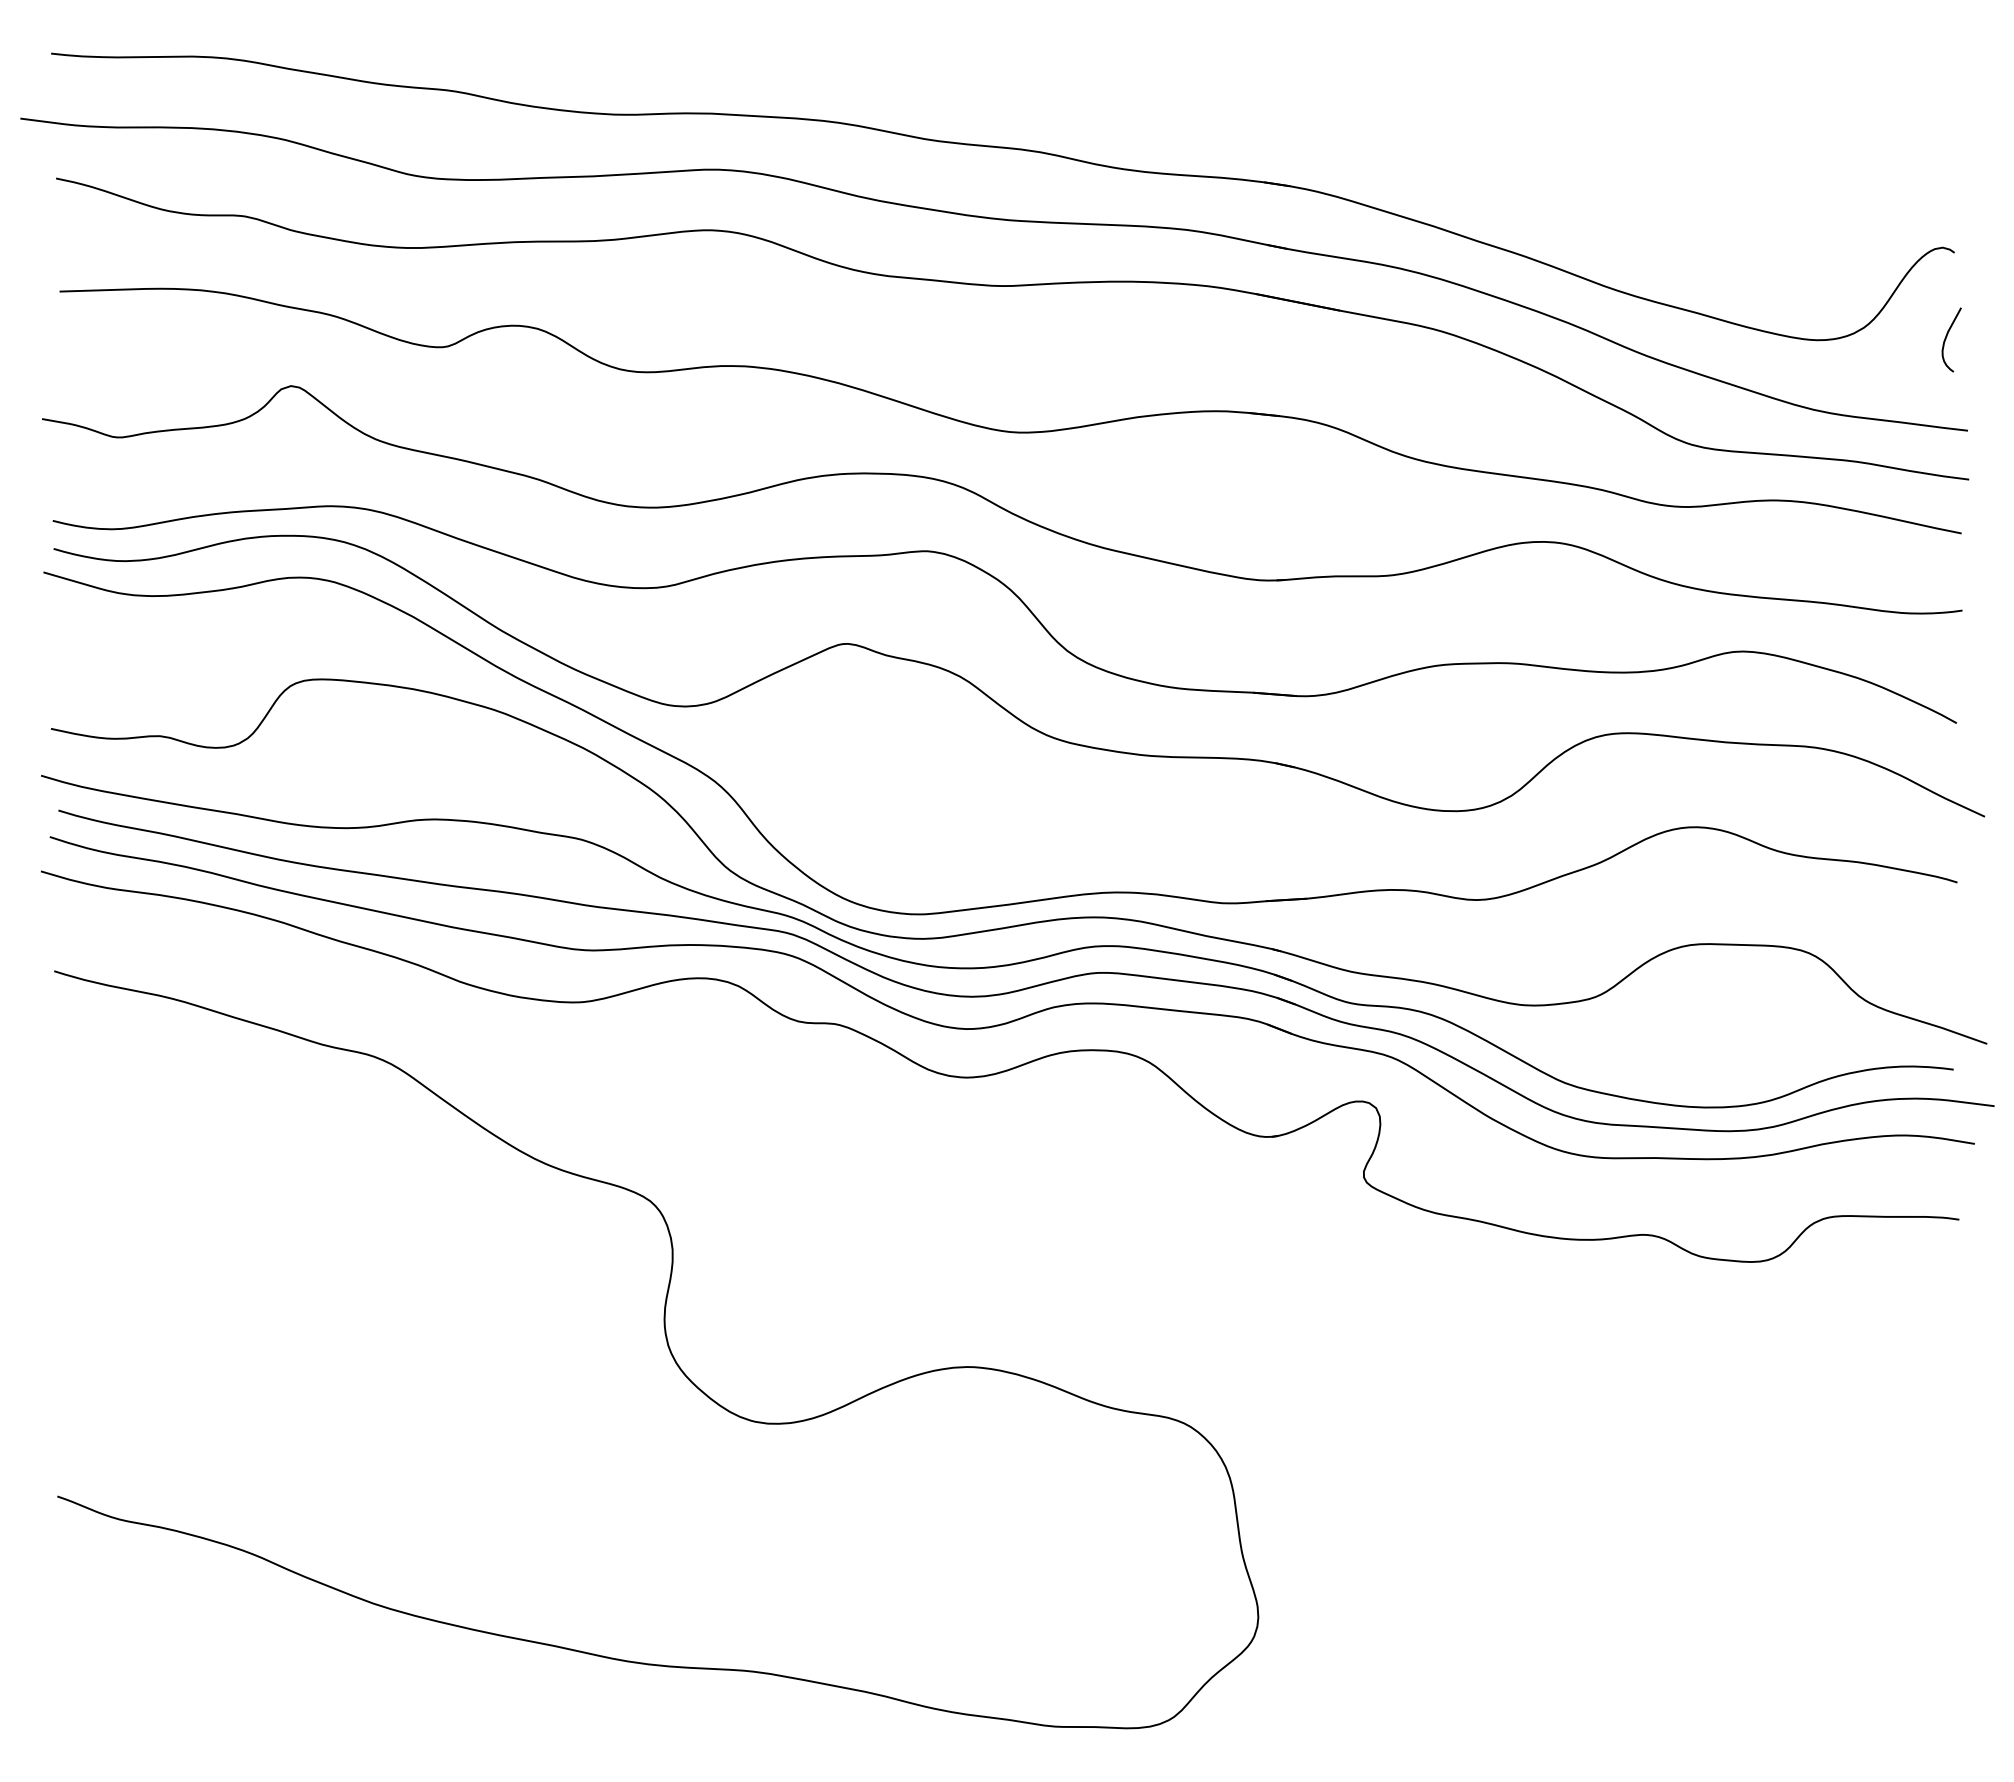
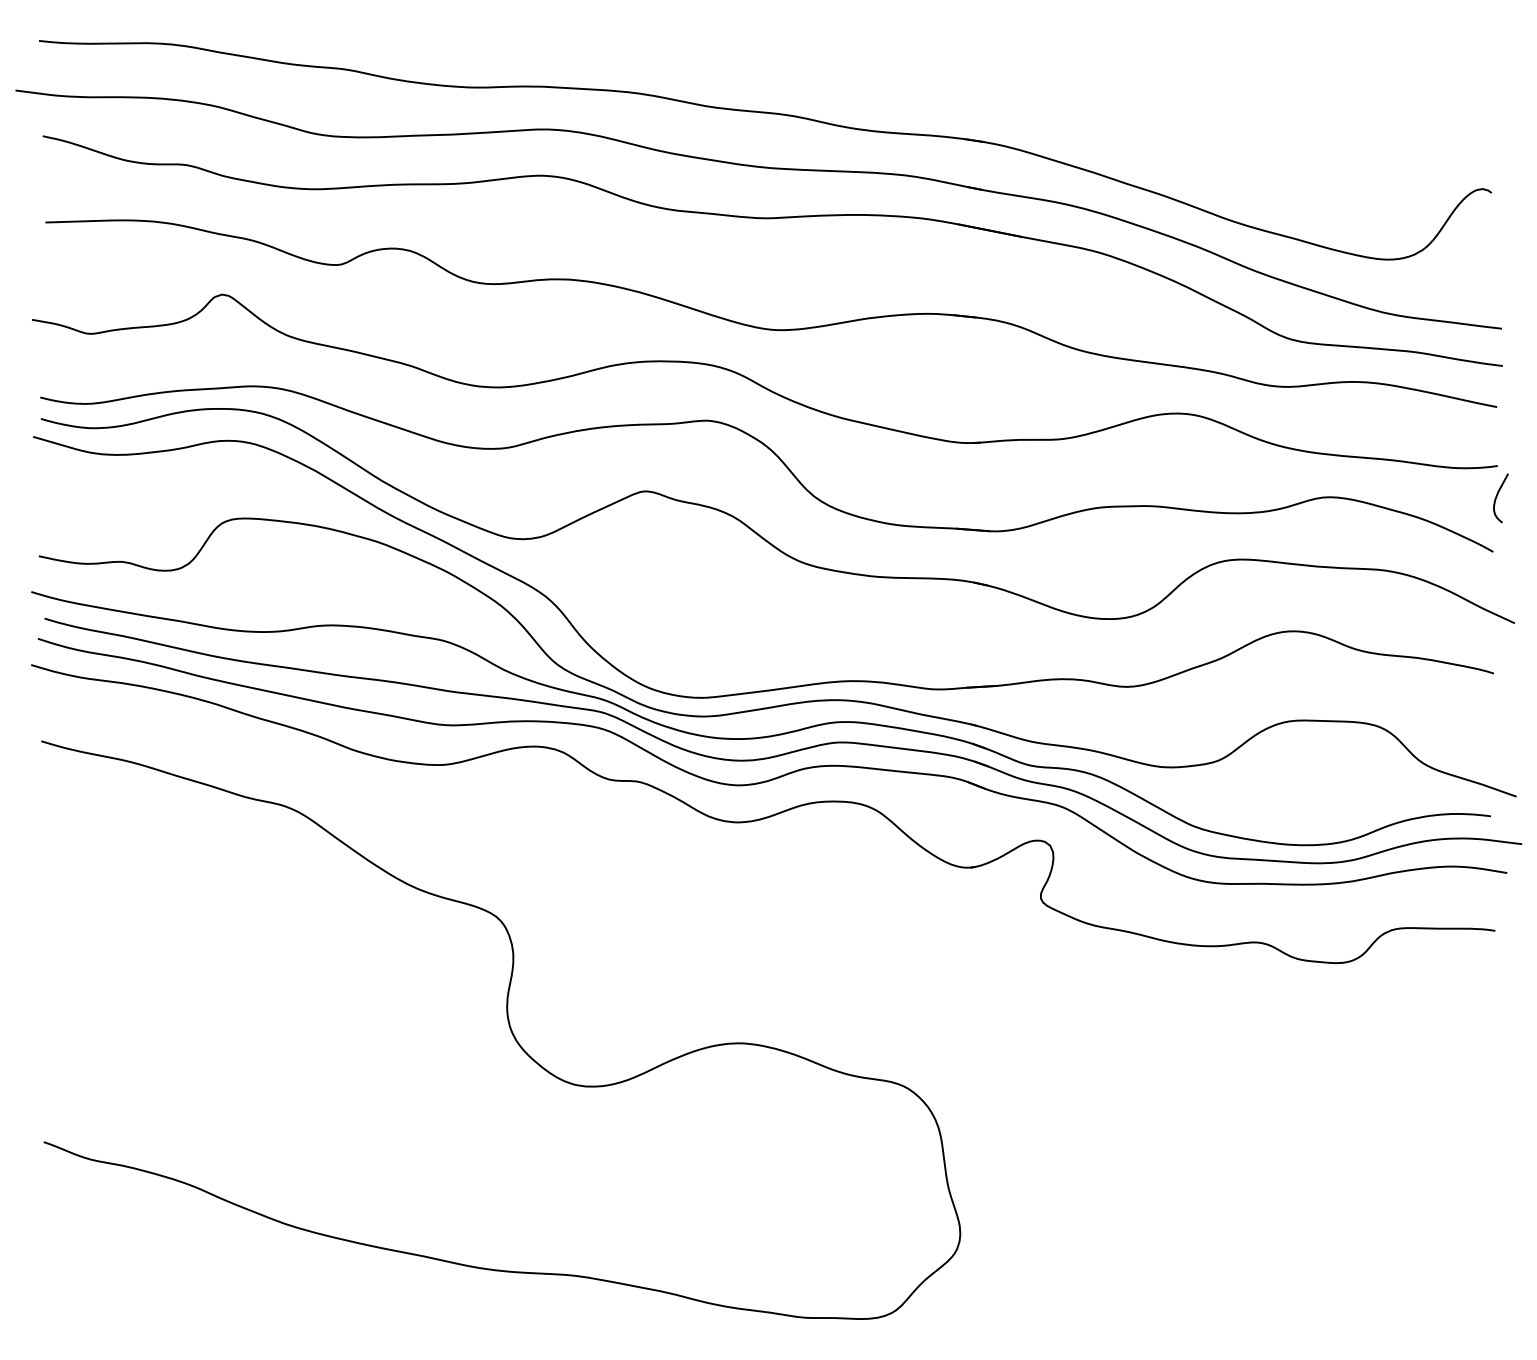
curve: (1947, 336) -> (1497, 495), moved

